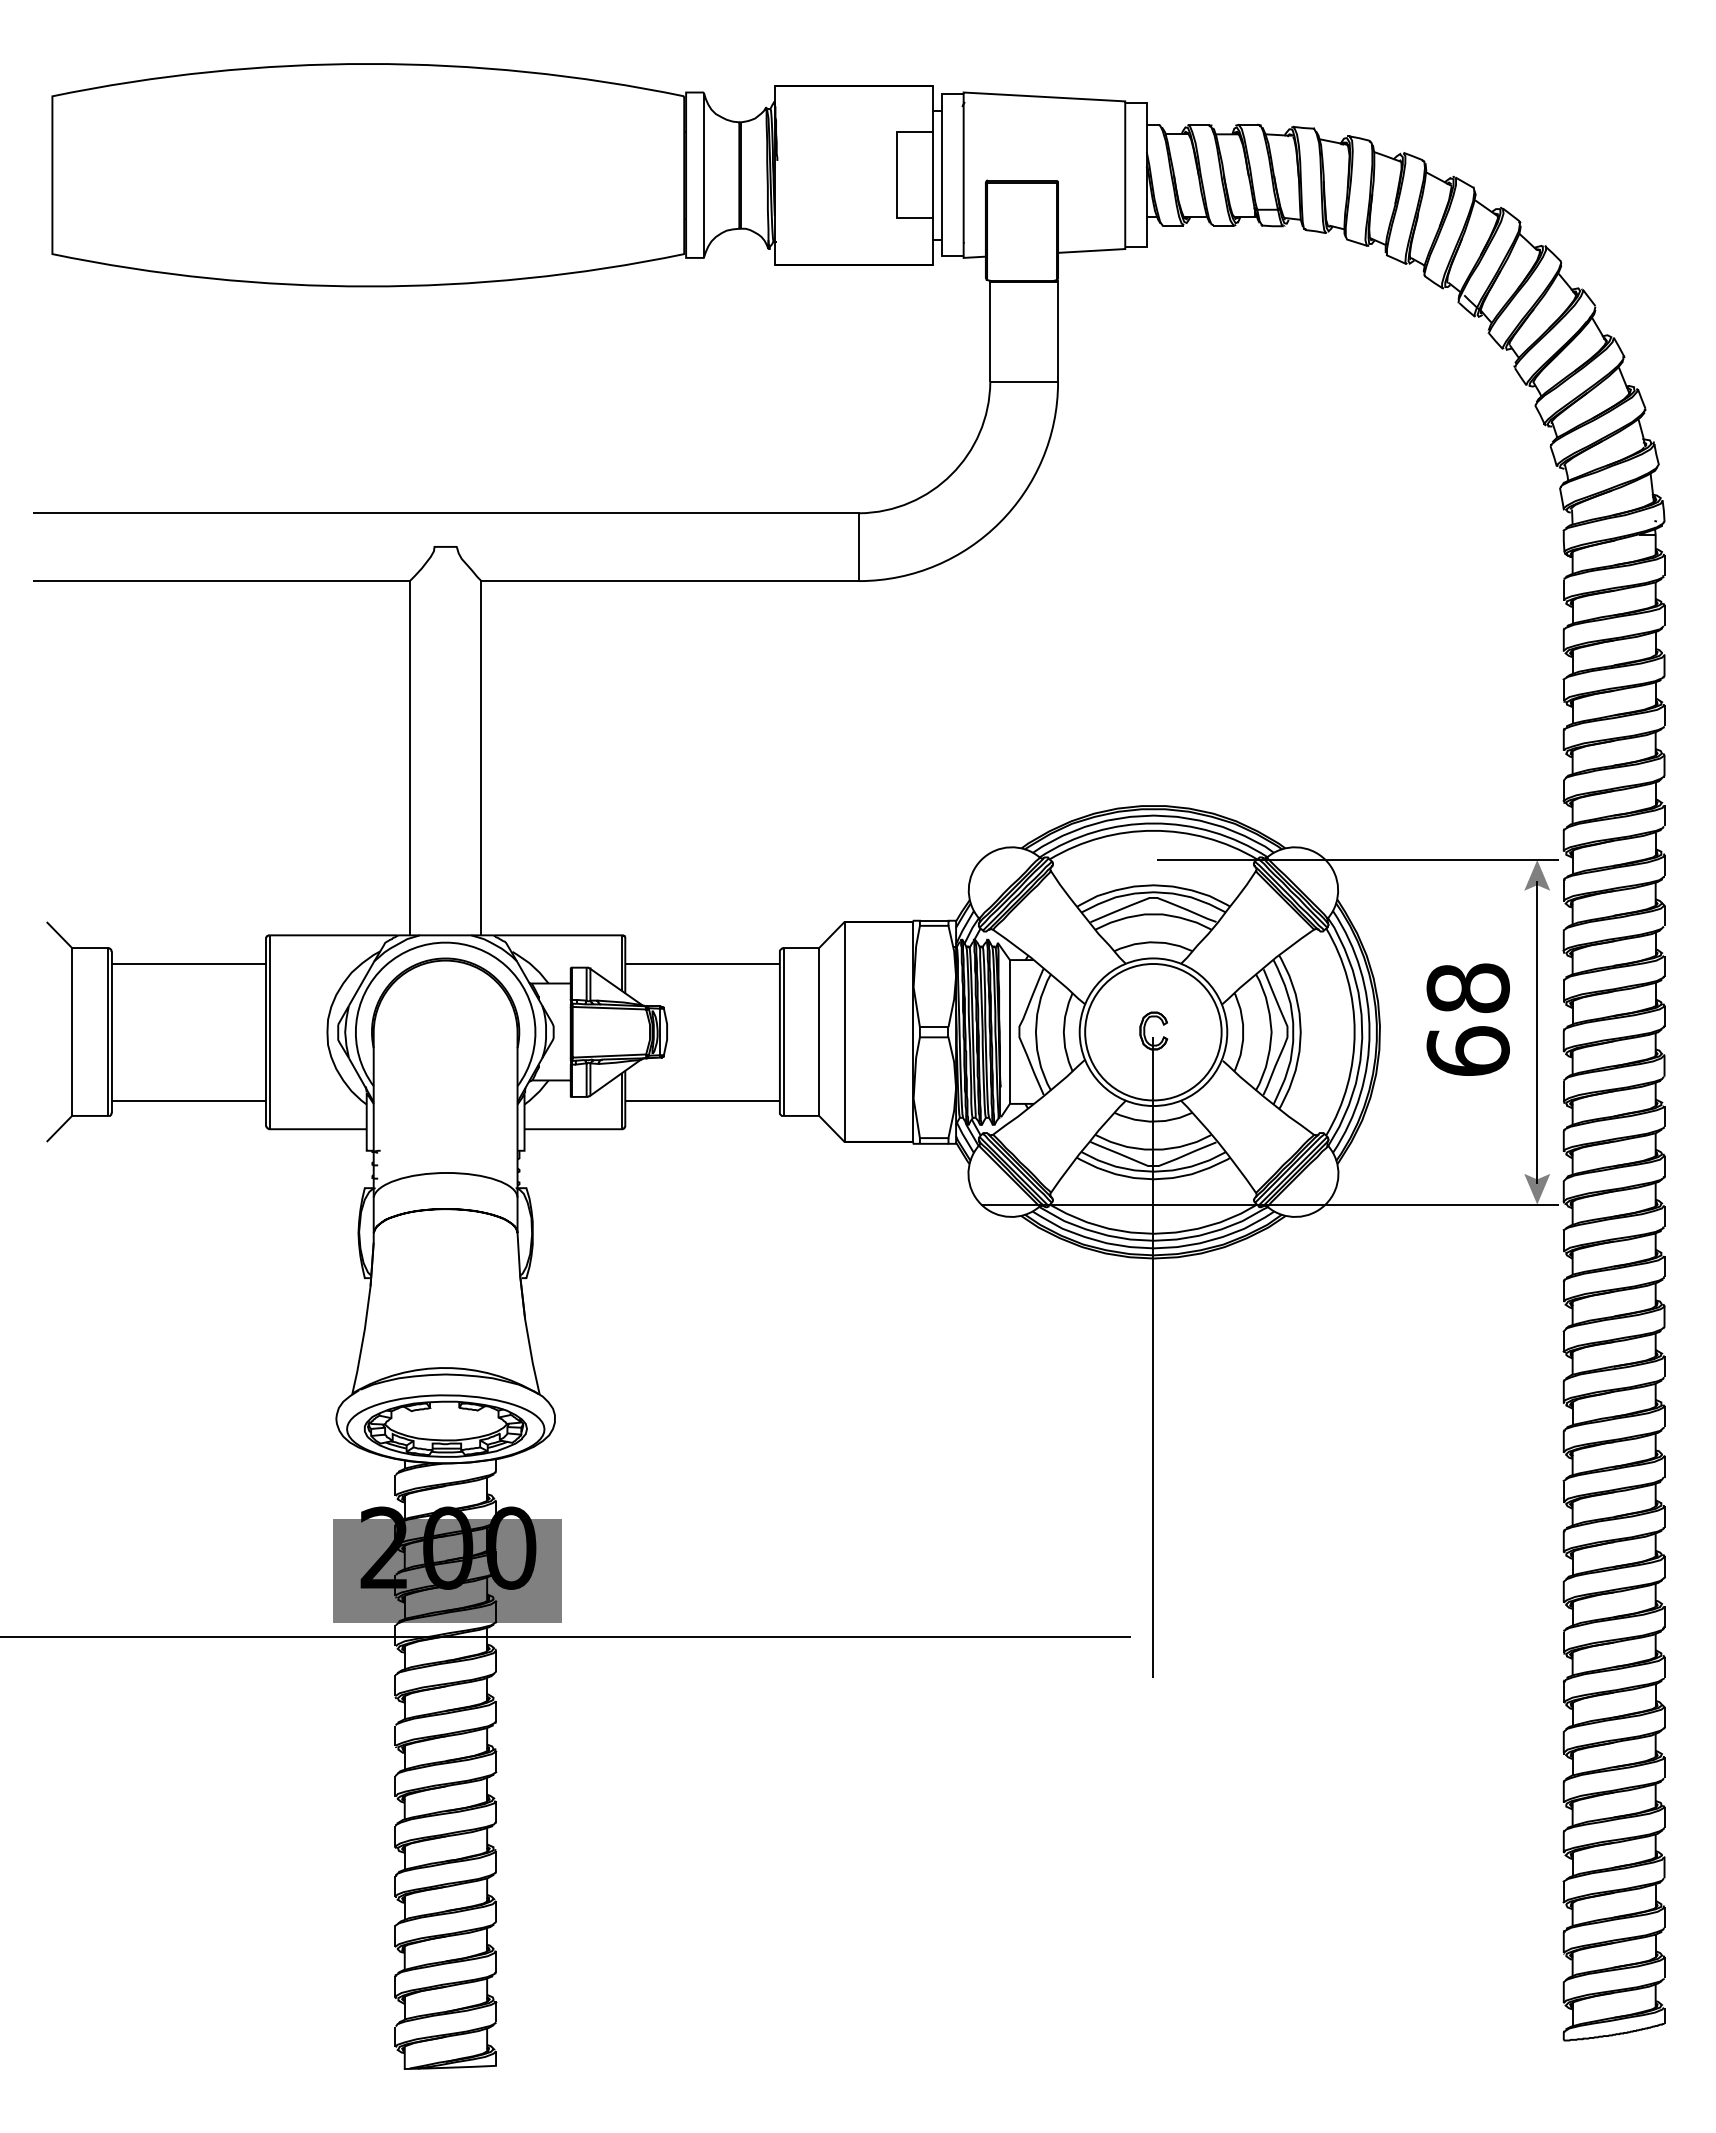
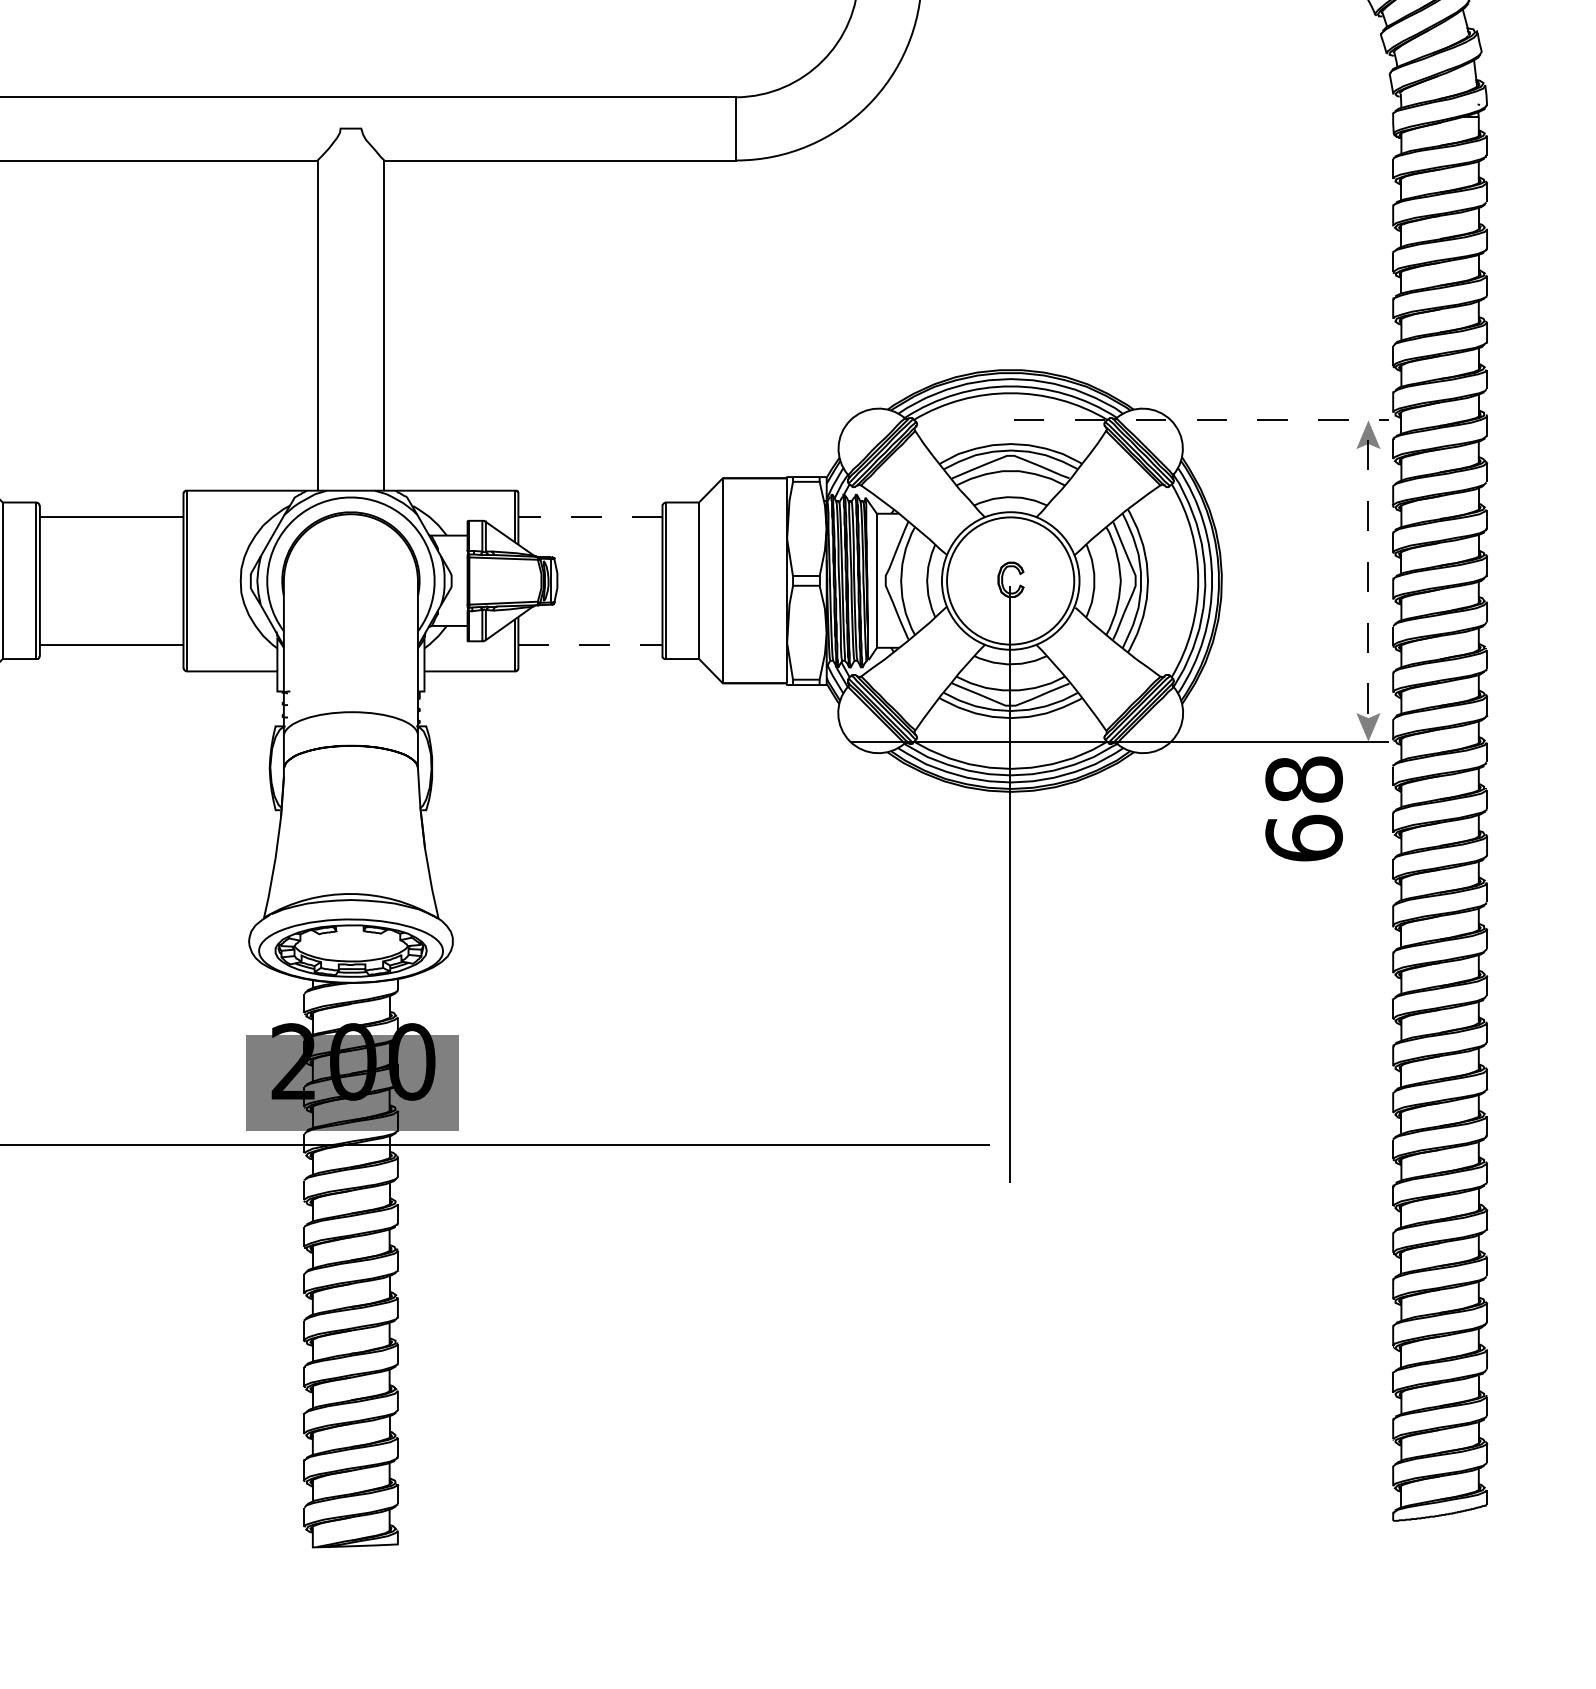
line: (1358, 859) -> (1201, 420), solid -> dashed
line: (702, 963) -> (590, 516), solid -> dashed
text: (1467, 1019) -> (1303, 808), moved
line: (1537, 1032) -> (1368, 581), solid -> dashed
line: (703, 1100) -> (591, 644), solid -> dashed

